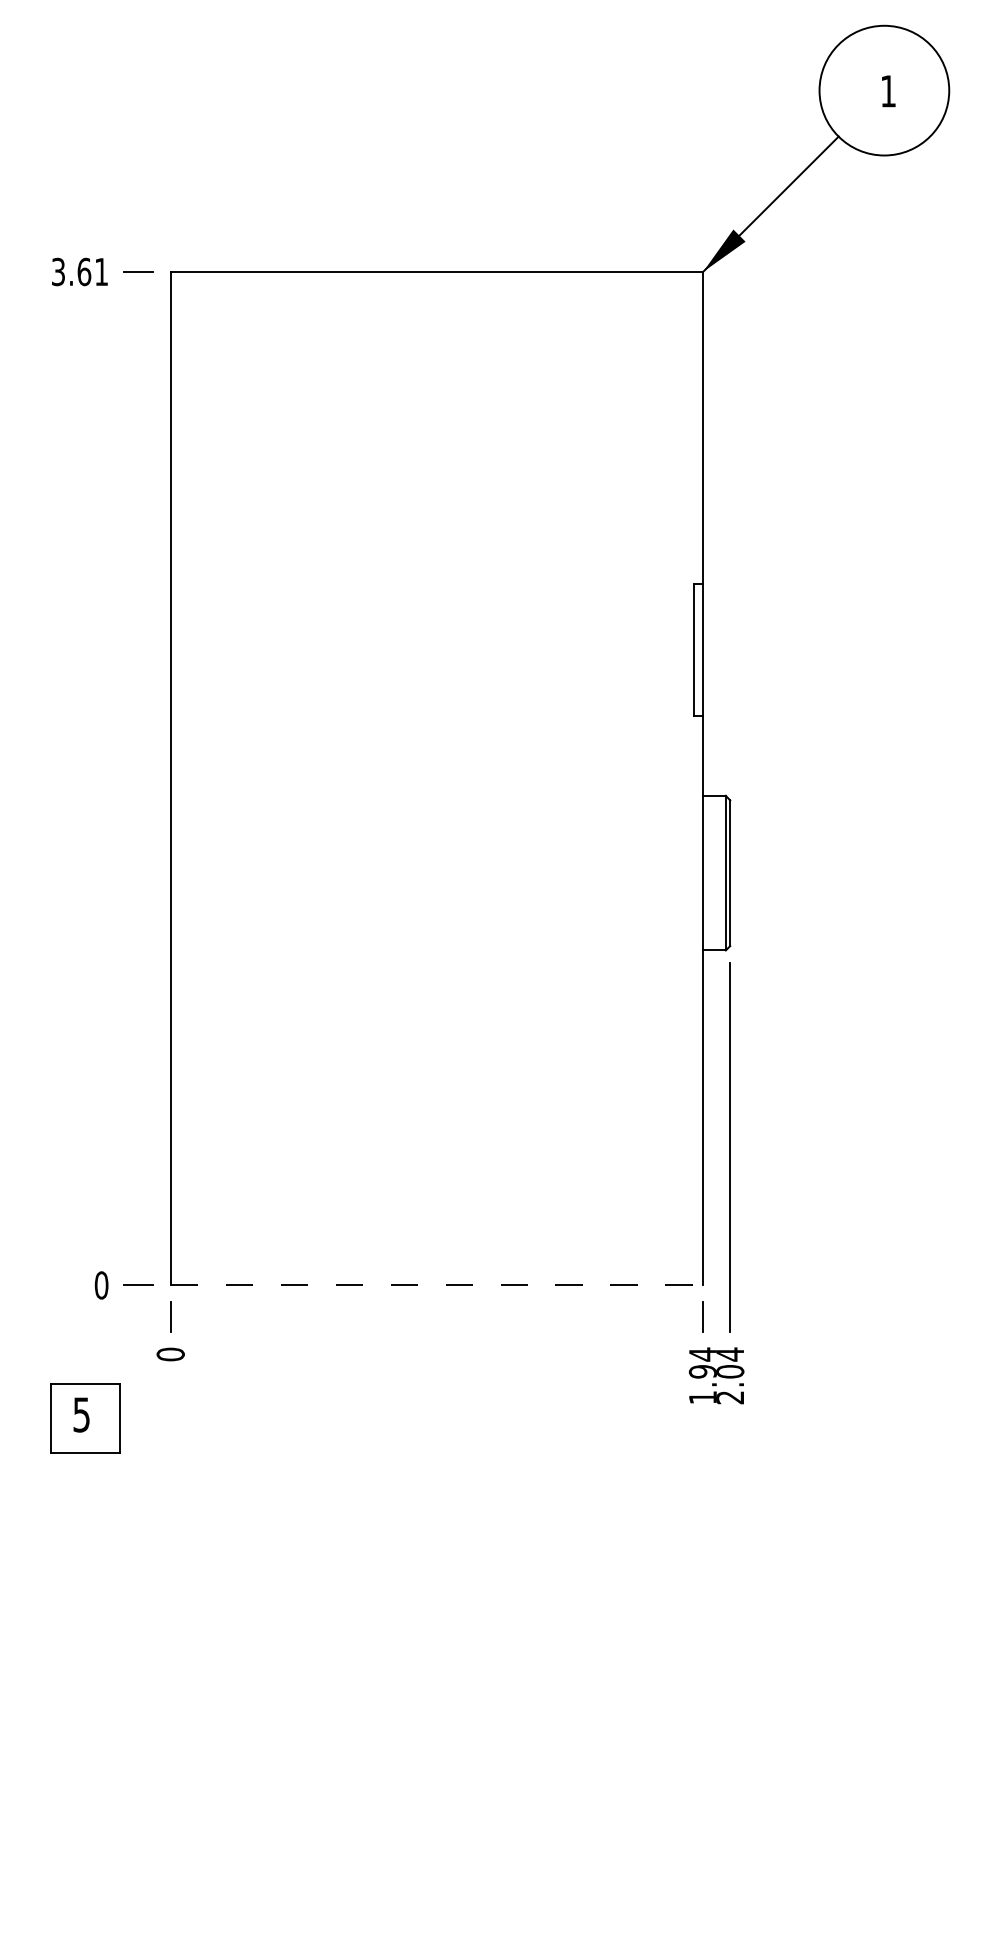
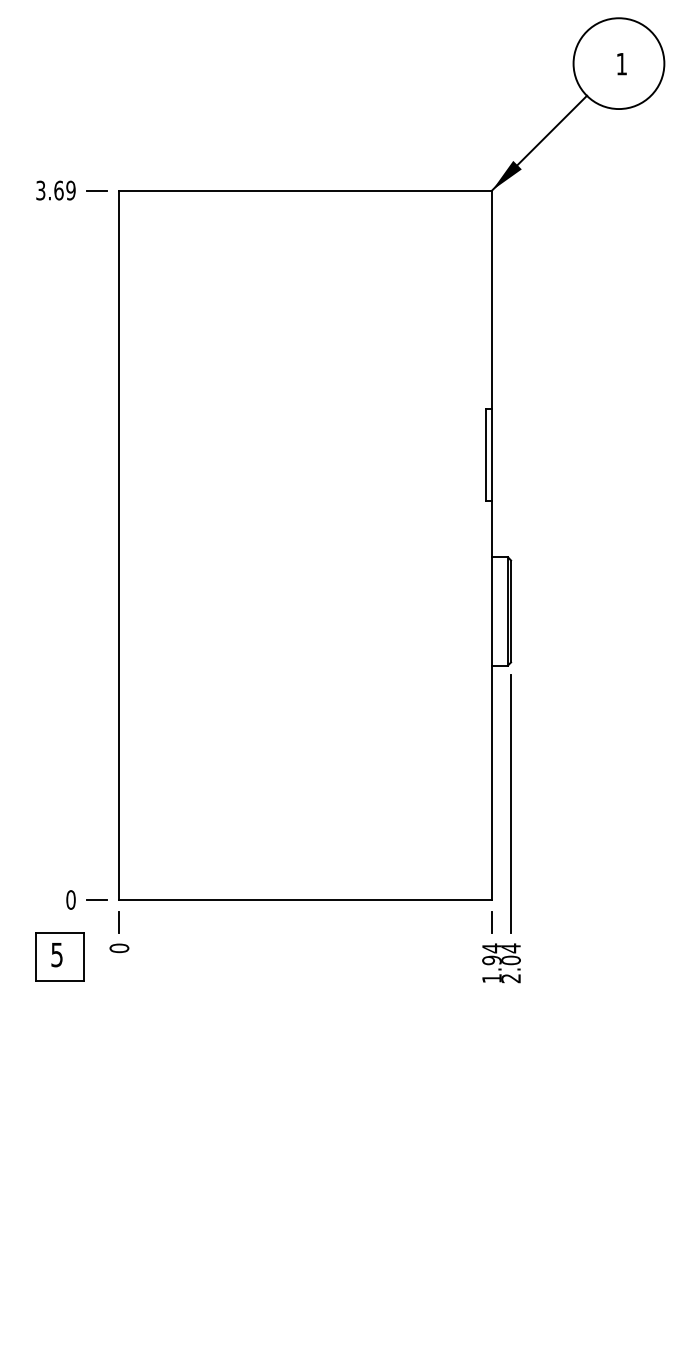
text: (101, 271) -> (70, 190), 3.61 -> 3.69
line: (437, 1285) -> (306, 900), dashed -> solid
part: (85, 1418) -> (59, 957), moved

